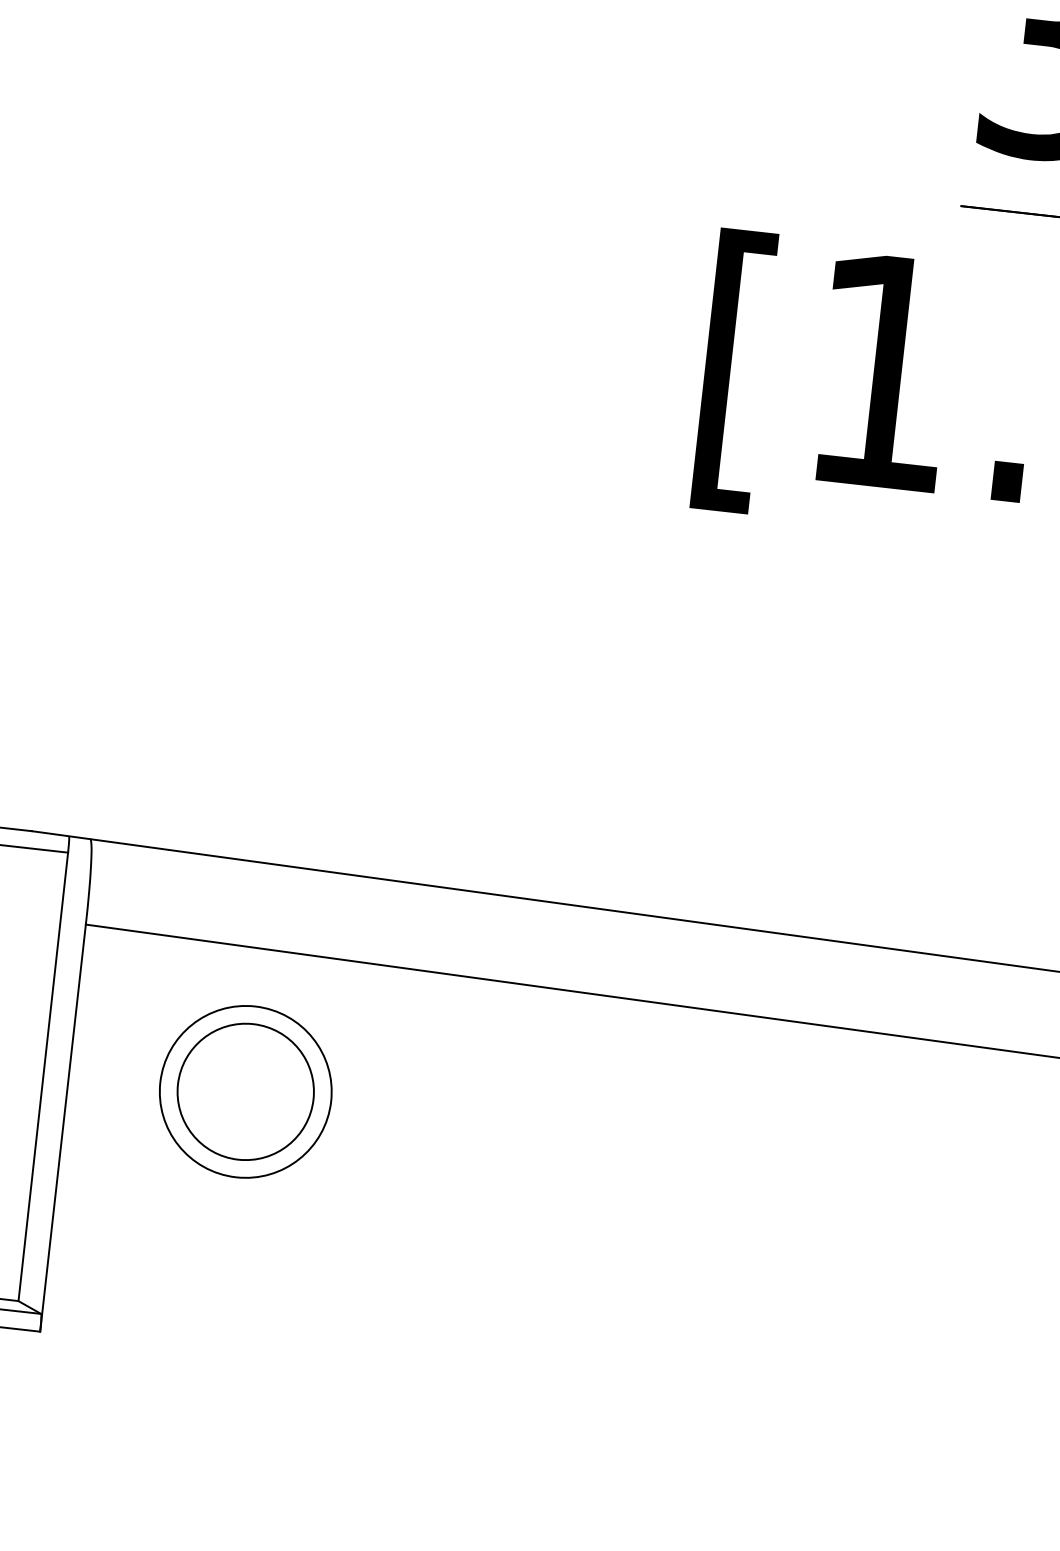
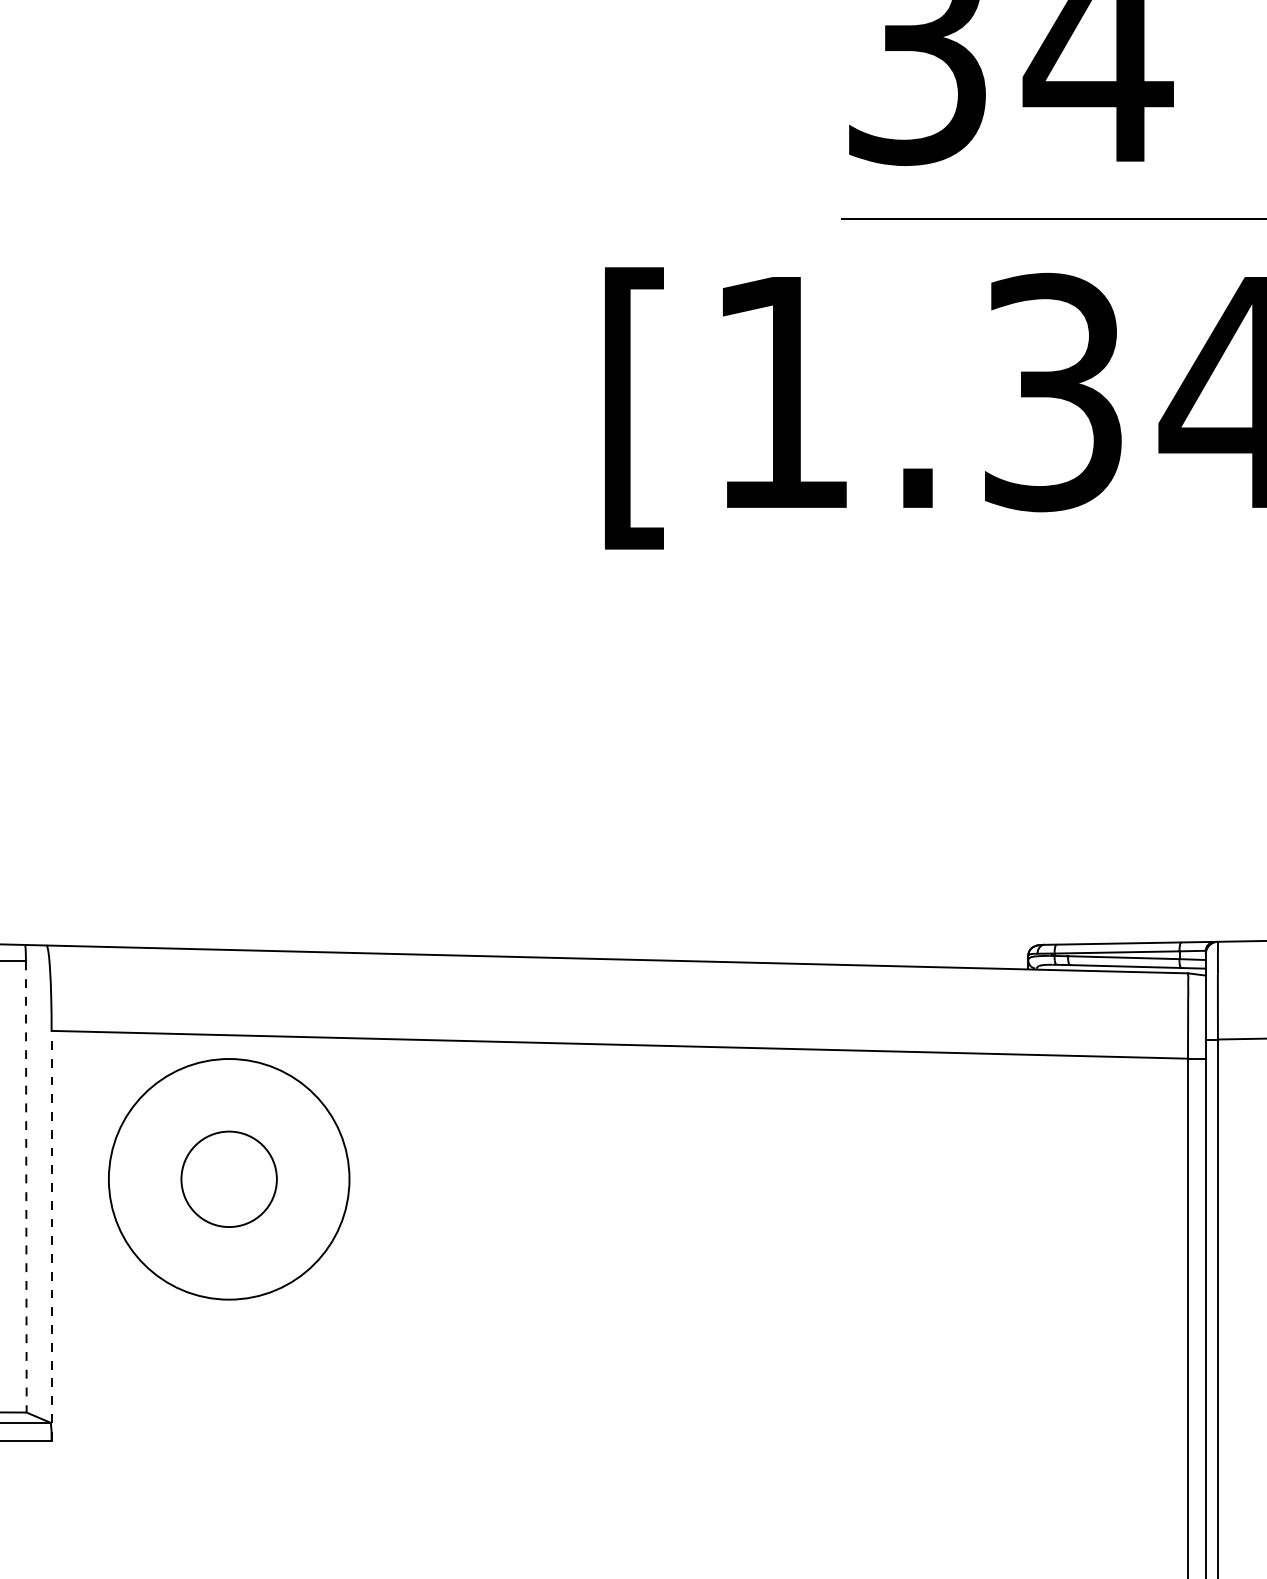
line: (43, 1076) -> (26, 1186), solid -> dashed
circle: (245, 1092) -> (228, 1179), size x0.7
circle: (246, 1092) -> (229, 1179), size x1.4
line: (62, 1127) -> (51, 1235), solid -> dashed

